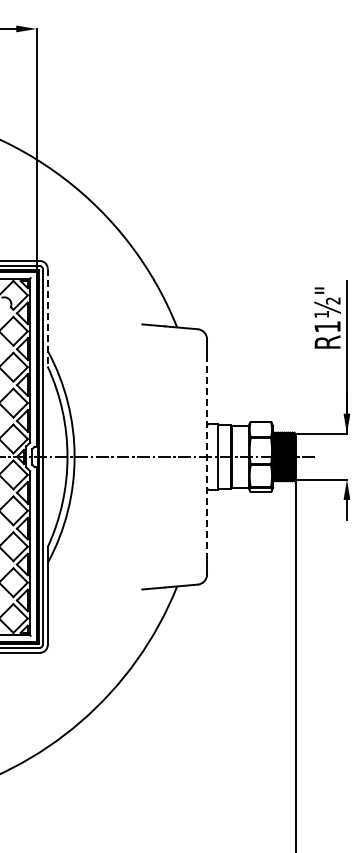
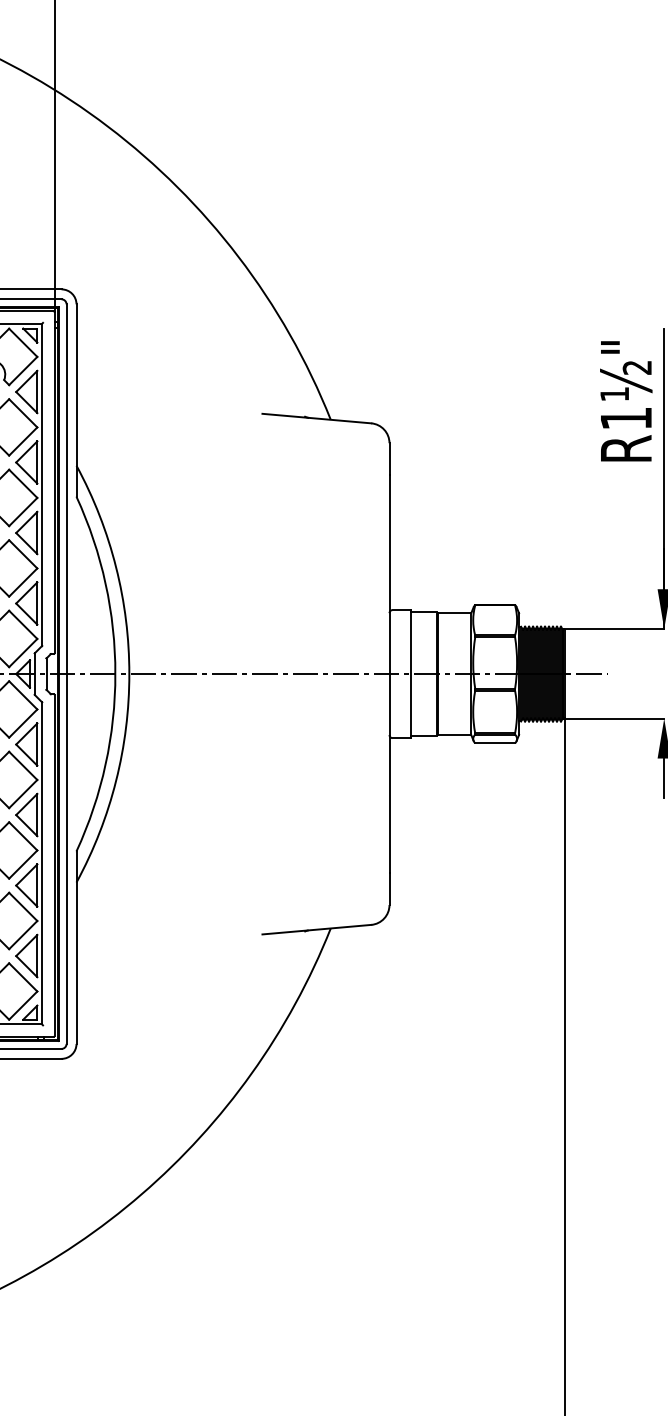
line: (47, 318) -> (76, 402), dashed -> solid
line: (207, 457) -> (390, 675), dashed -> solid

